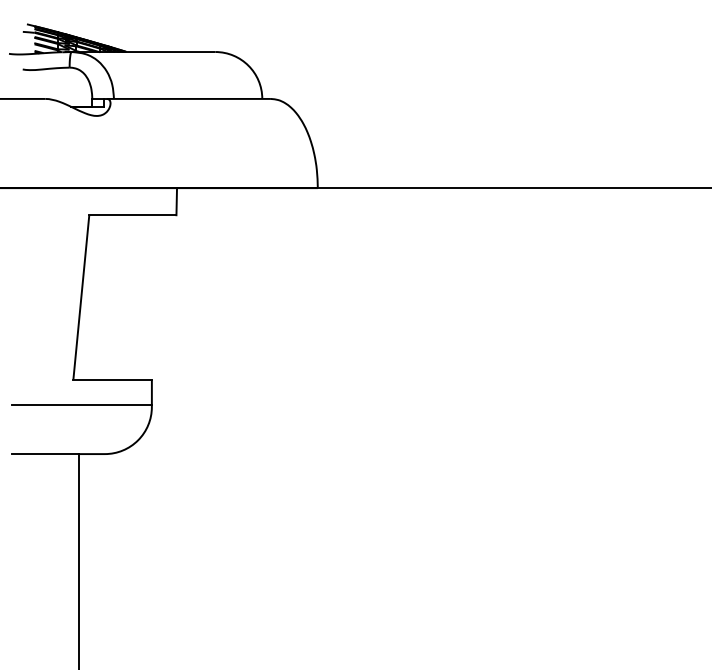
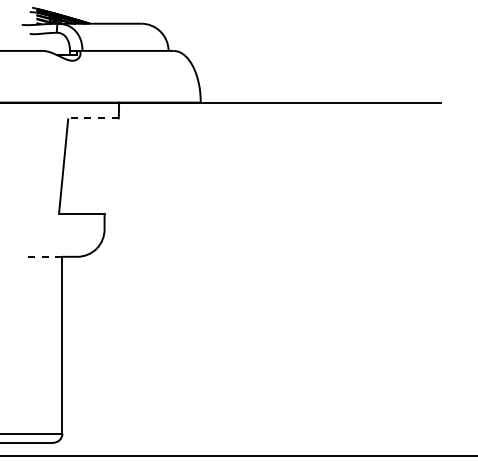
line: (132, 215) -> (93, 118), solid -> dashed
line: (81, 405) -> (63, 228), removed
line: (44, 453) -> (42, 256), solid -> dashed

